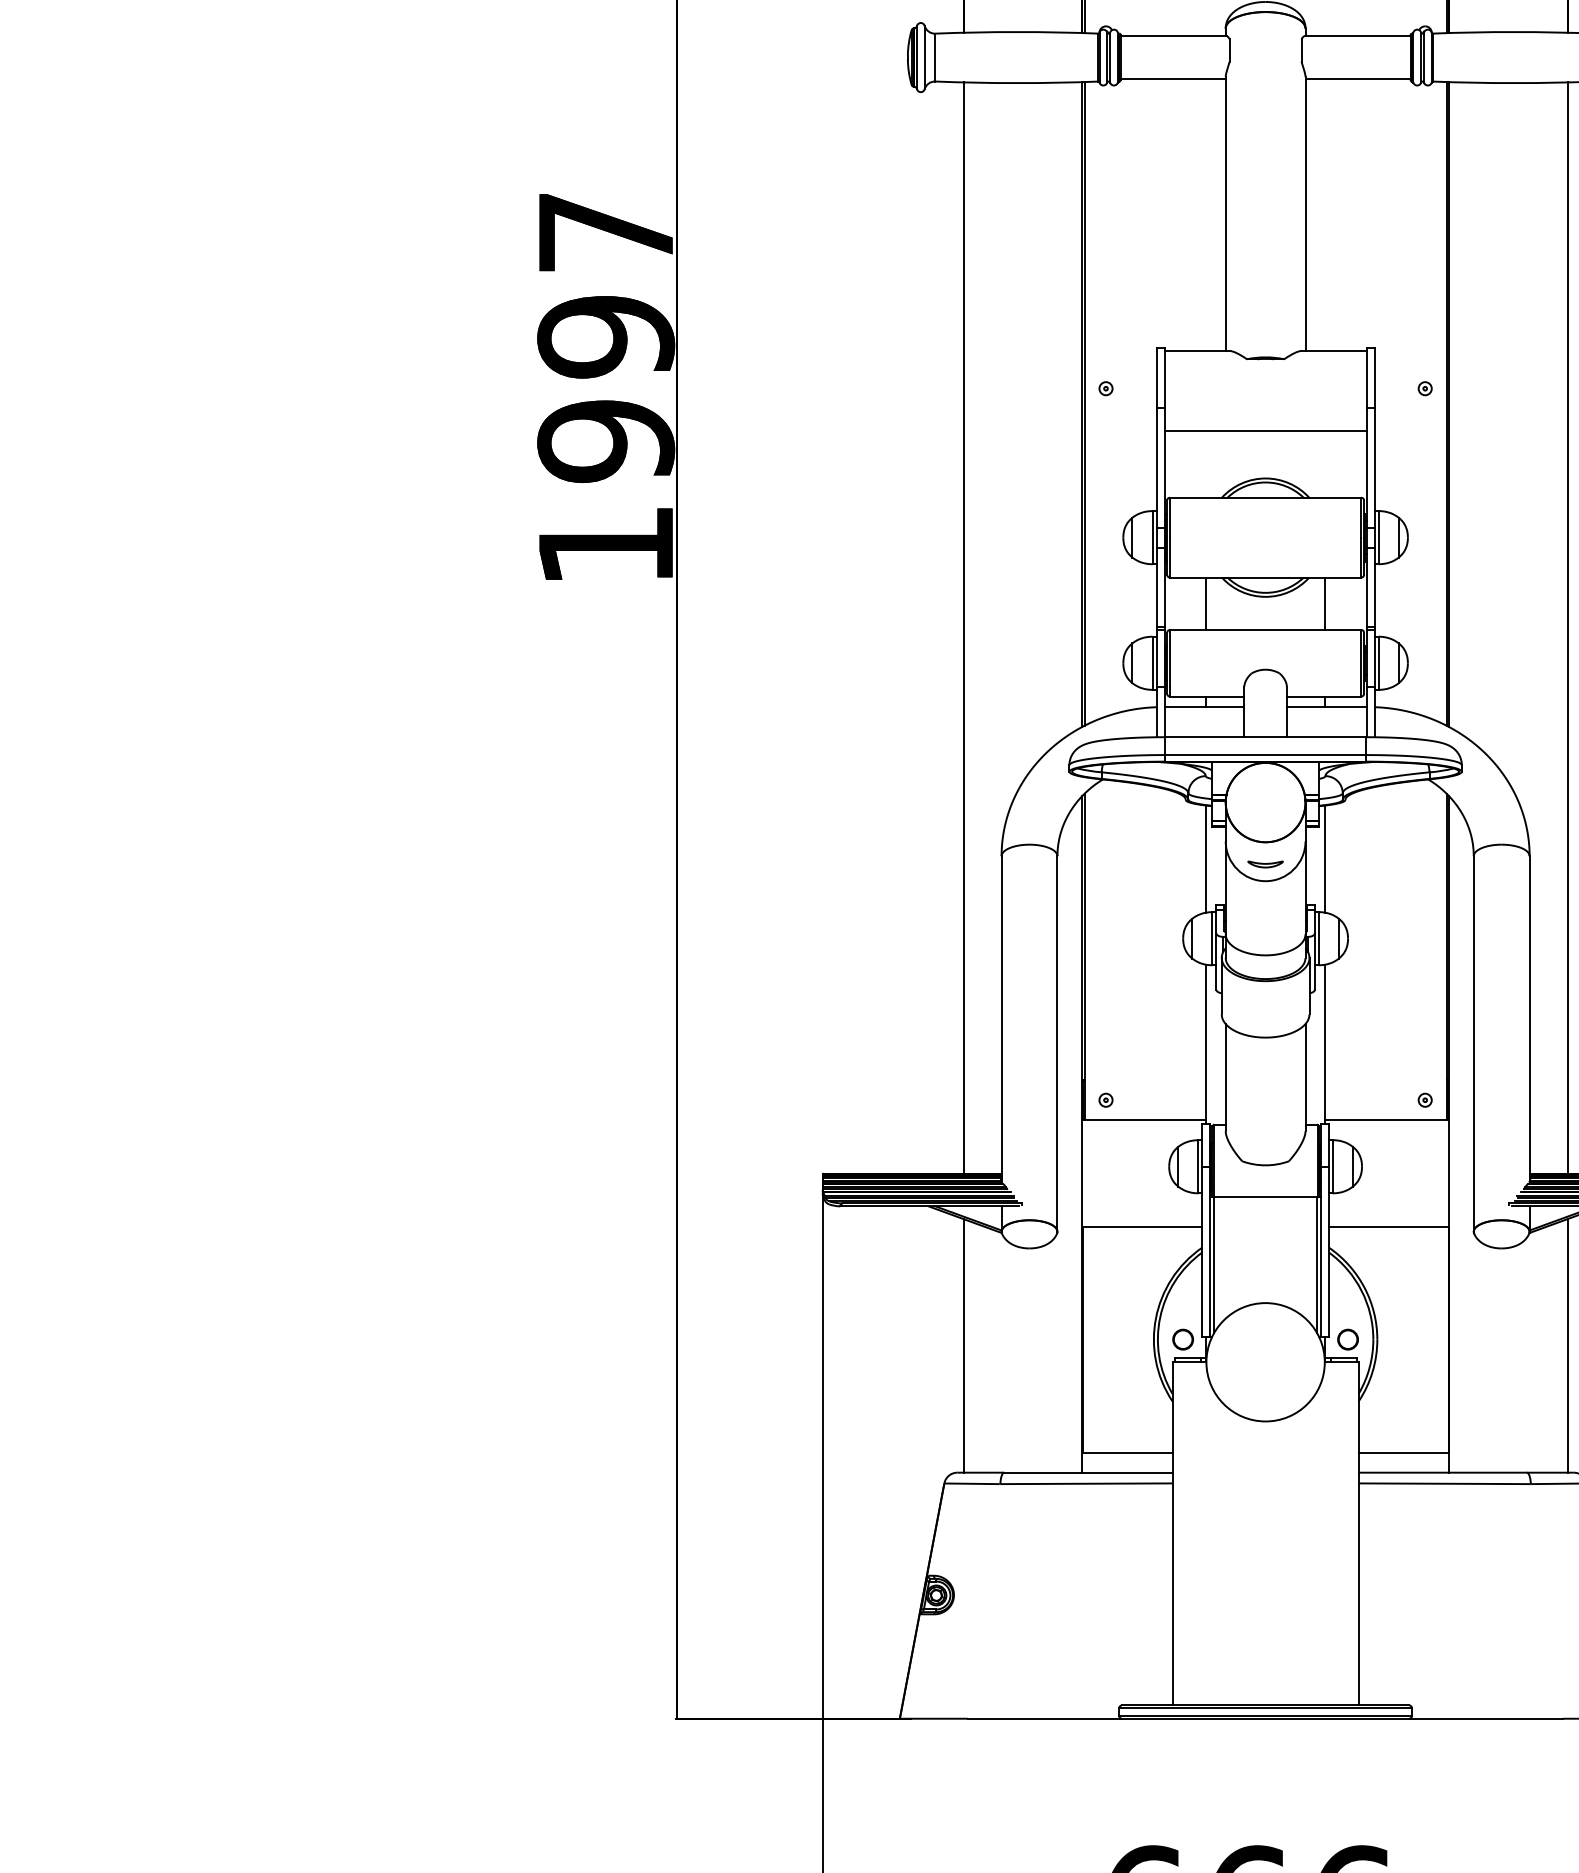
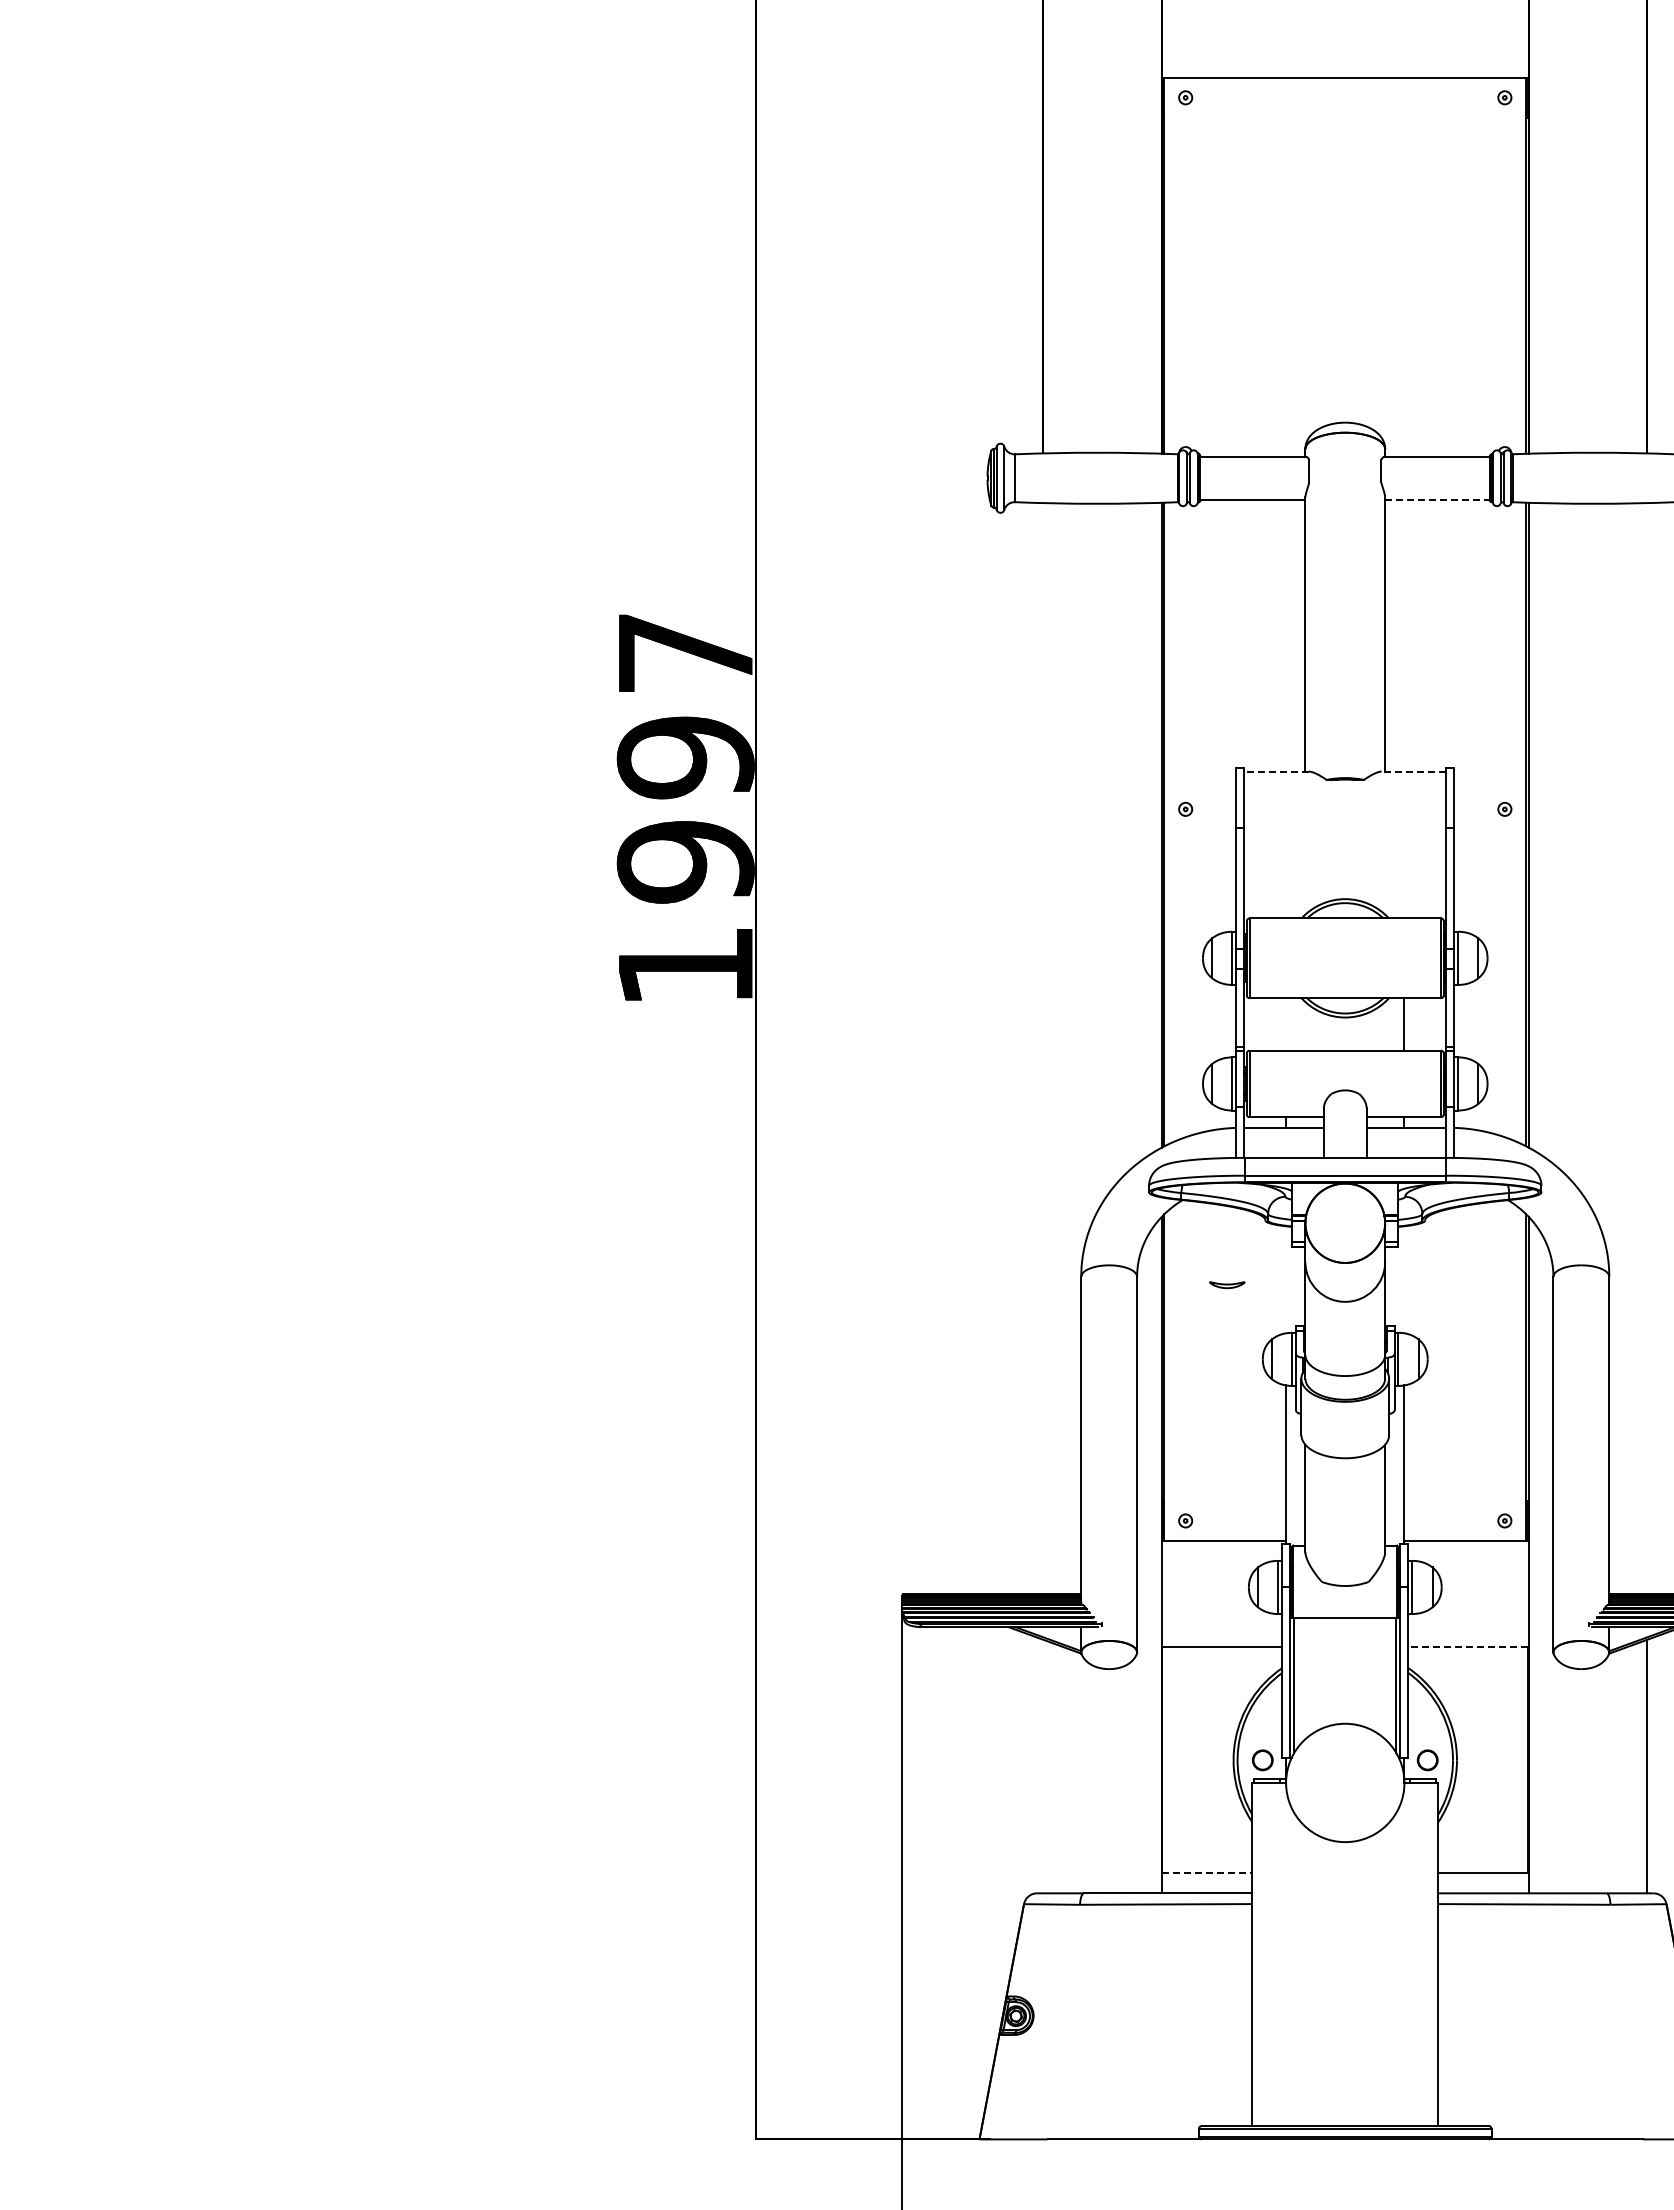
line: (1357, 78) -> (1437, 499), solid -> dashed
line: (1196, 350) -> (1276, 771), solid -> dashed
line: (1333, 350) -> (1413, 771), solid -> dashed
line: (1265, 430) -> (1345, 851), removed
line: (1206, 603) -> (1286, 1024), removed
line: (963, 627) -> (1043, 1048), removed
line: (1567, 627) -> (1647, 1048), removed
line: (1206, 858) -> (1286, 1279), removed
line: (1324, 858) -> (1404, 1279), removed
part: (1265, 864) -> (1227, 1285), moved
line: (1388, 1226) -> (1468, 1647), solid -> dashed
line: (963, 1345) -> (1043, 1766), removed
line: (1127, 1452) -> (1207, 1873), solid -> dashed

